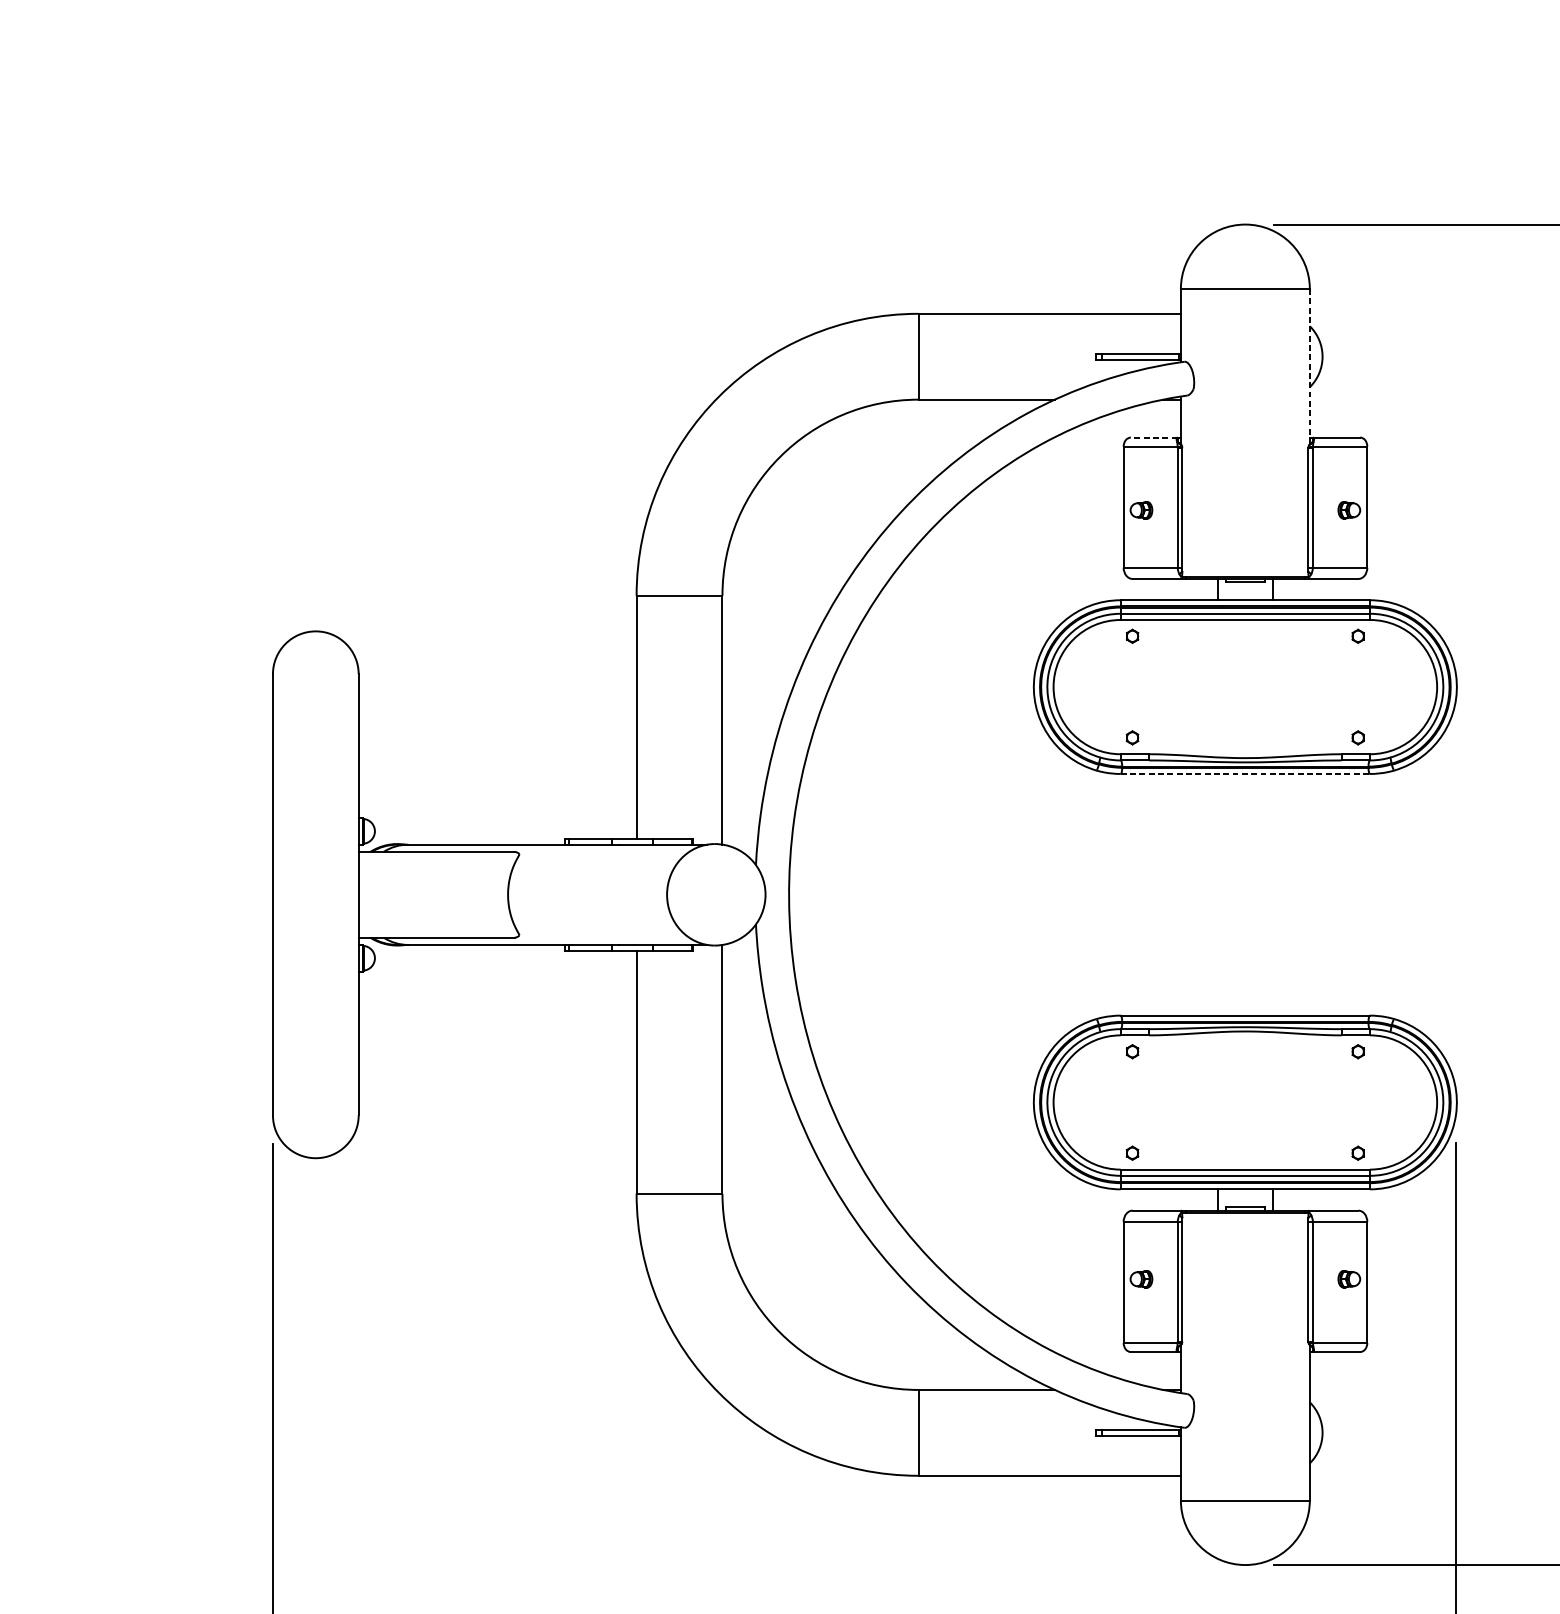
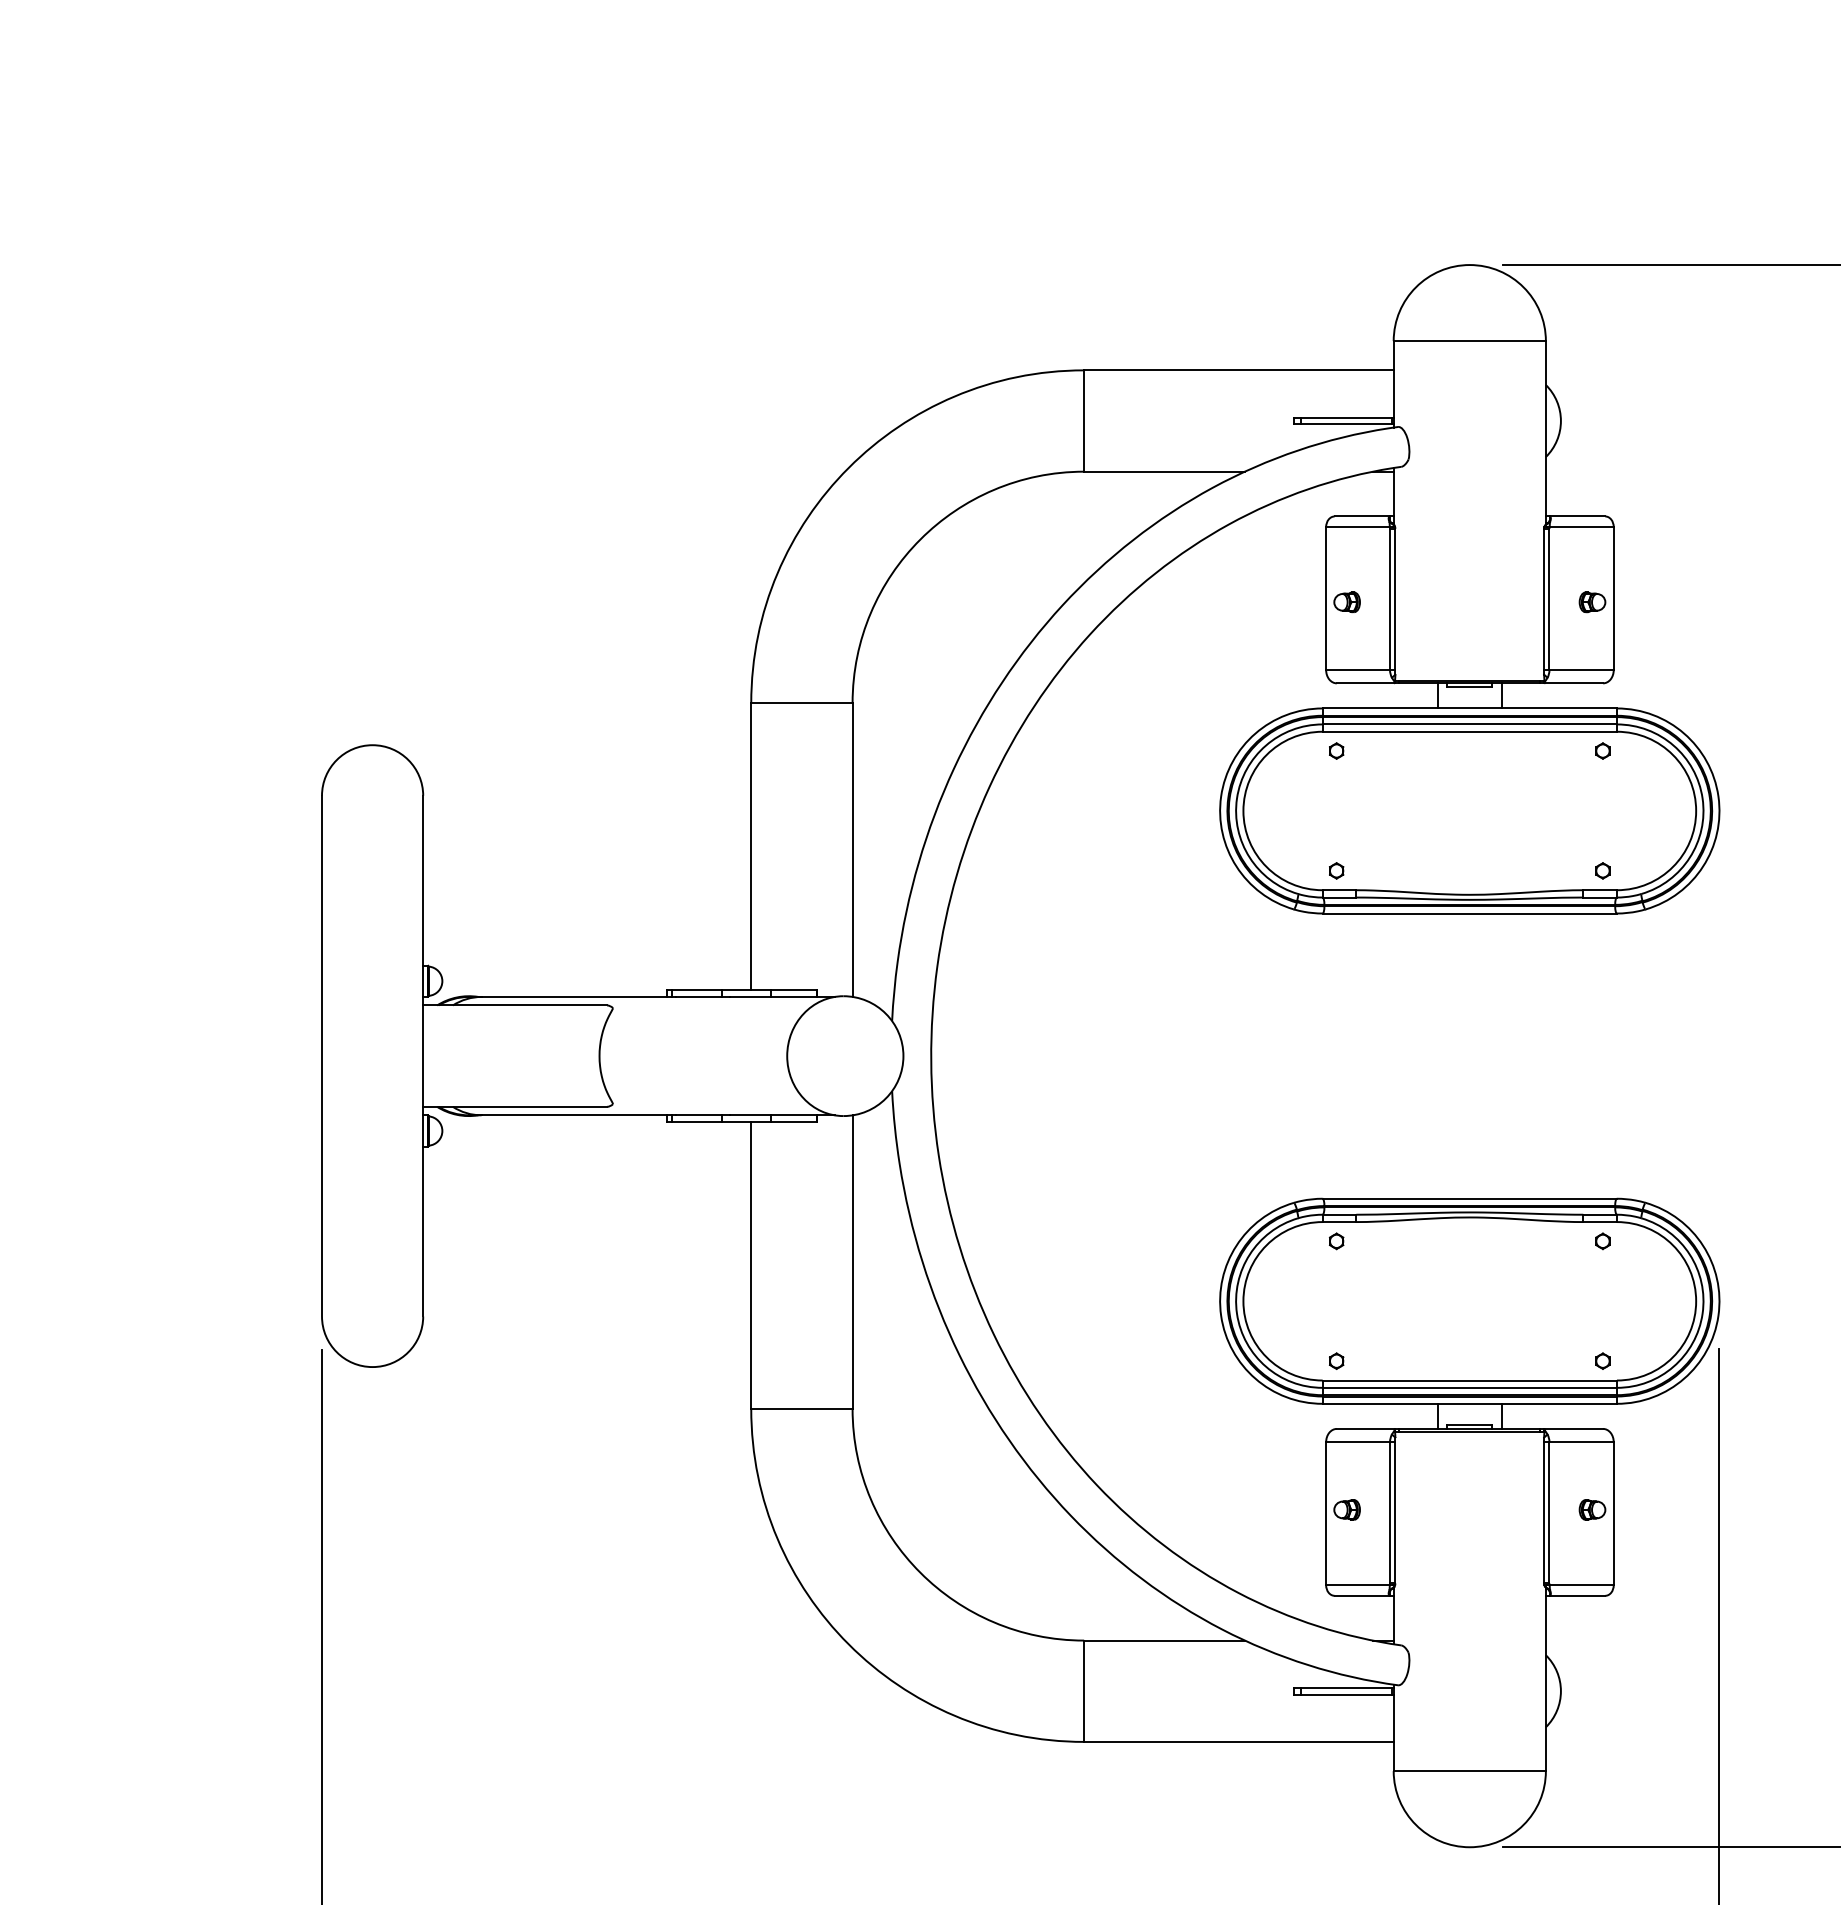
line: (1309, 367) -> (1545, 433), dashed -> solid
line: (1154, 437) -> (1362, 516), dashed -> solid
line: (1245, 773) -> (1470, 913), dashed -> solid

